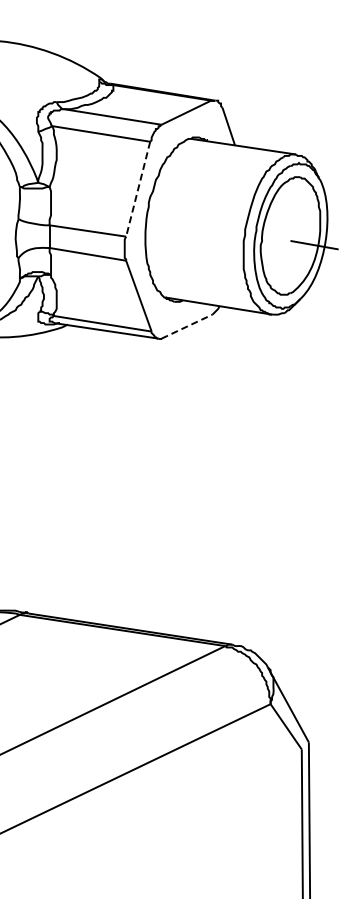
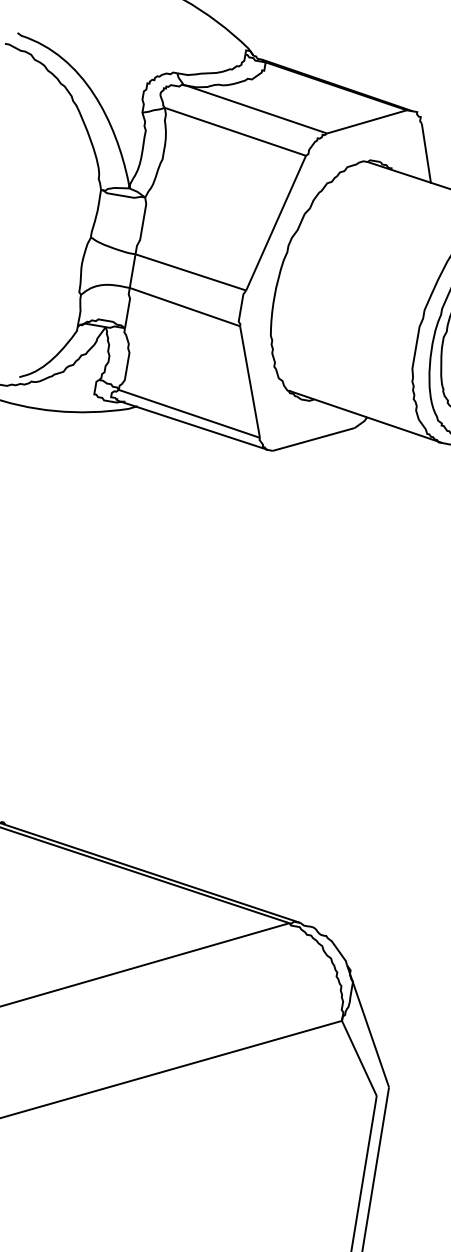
line: (138, 189) -> (276, 223), dashed -> solid
line: (187, 326) -> (314, 439), dashed -> solid

